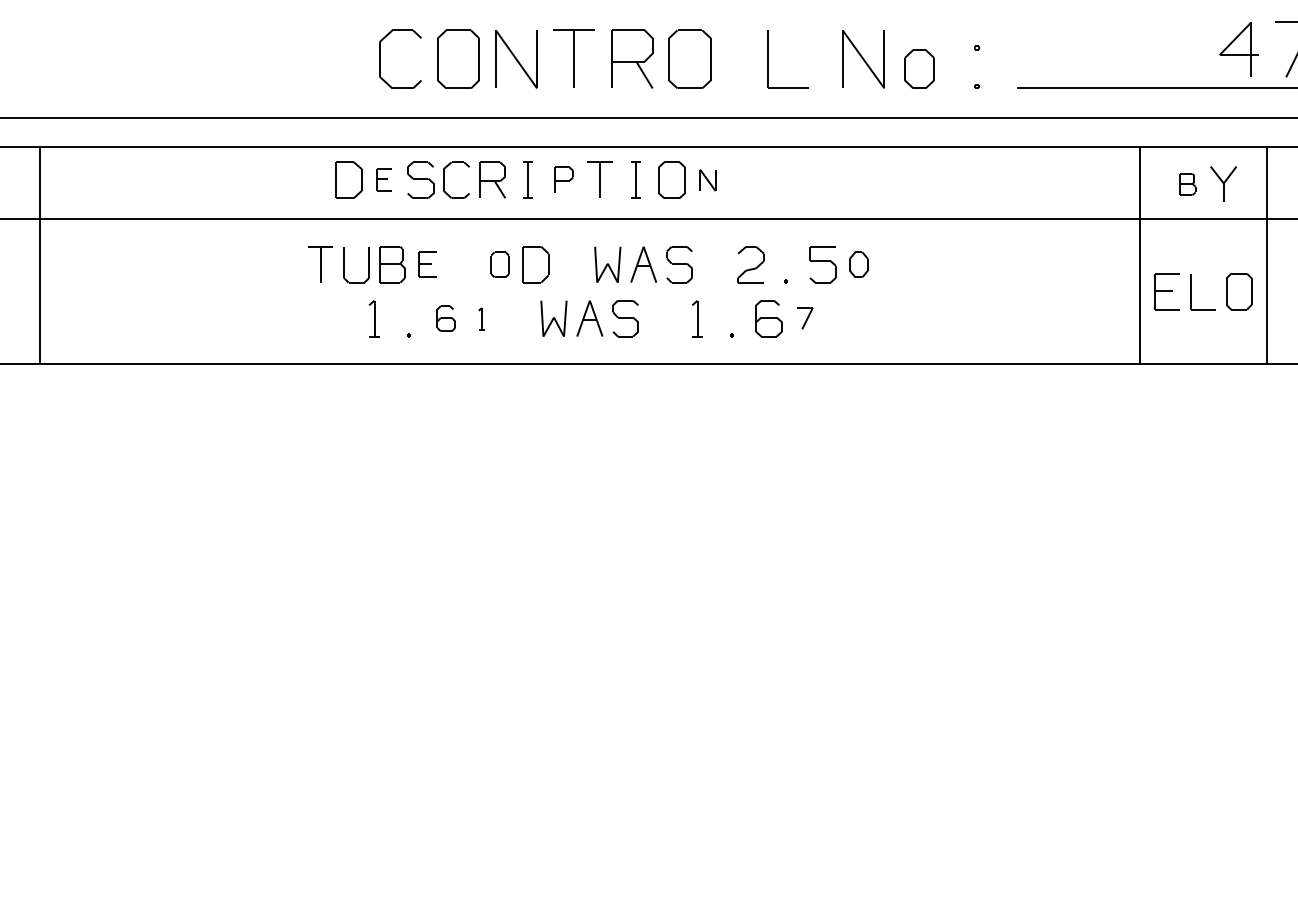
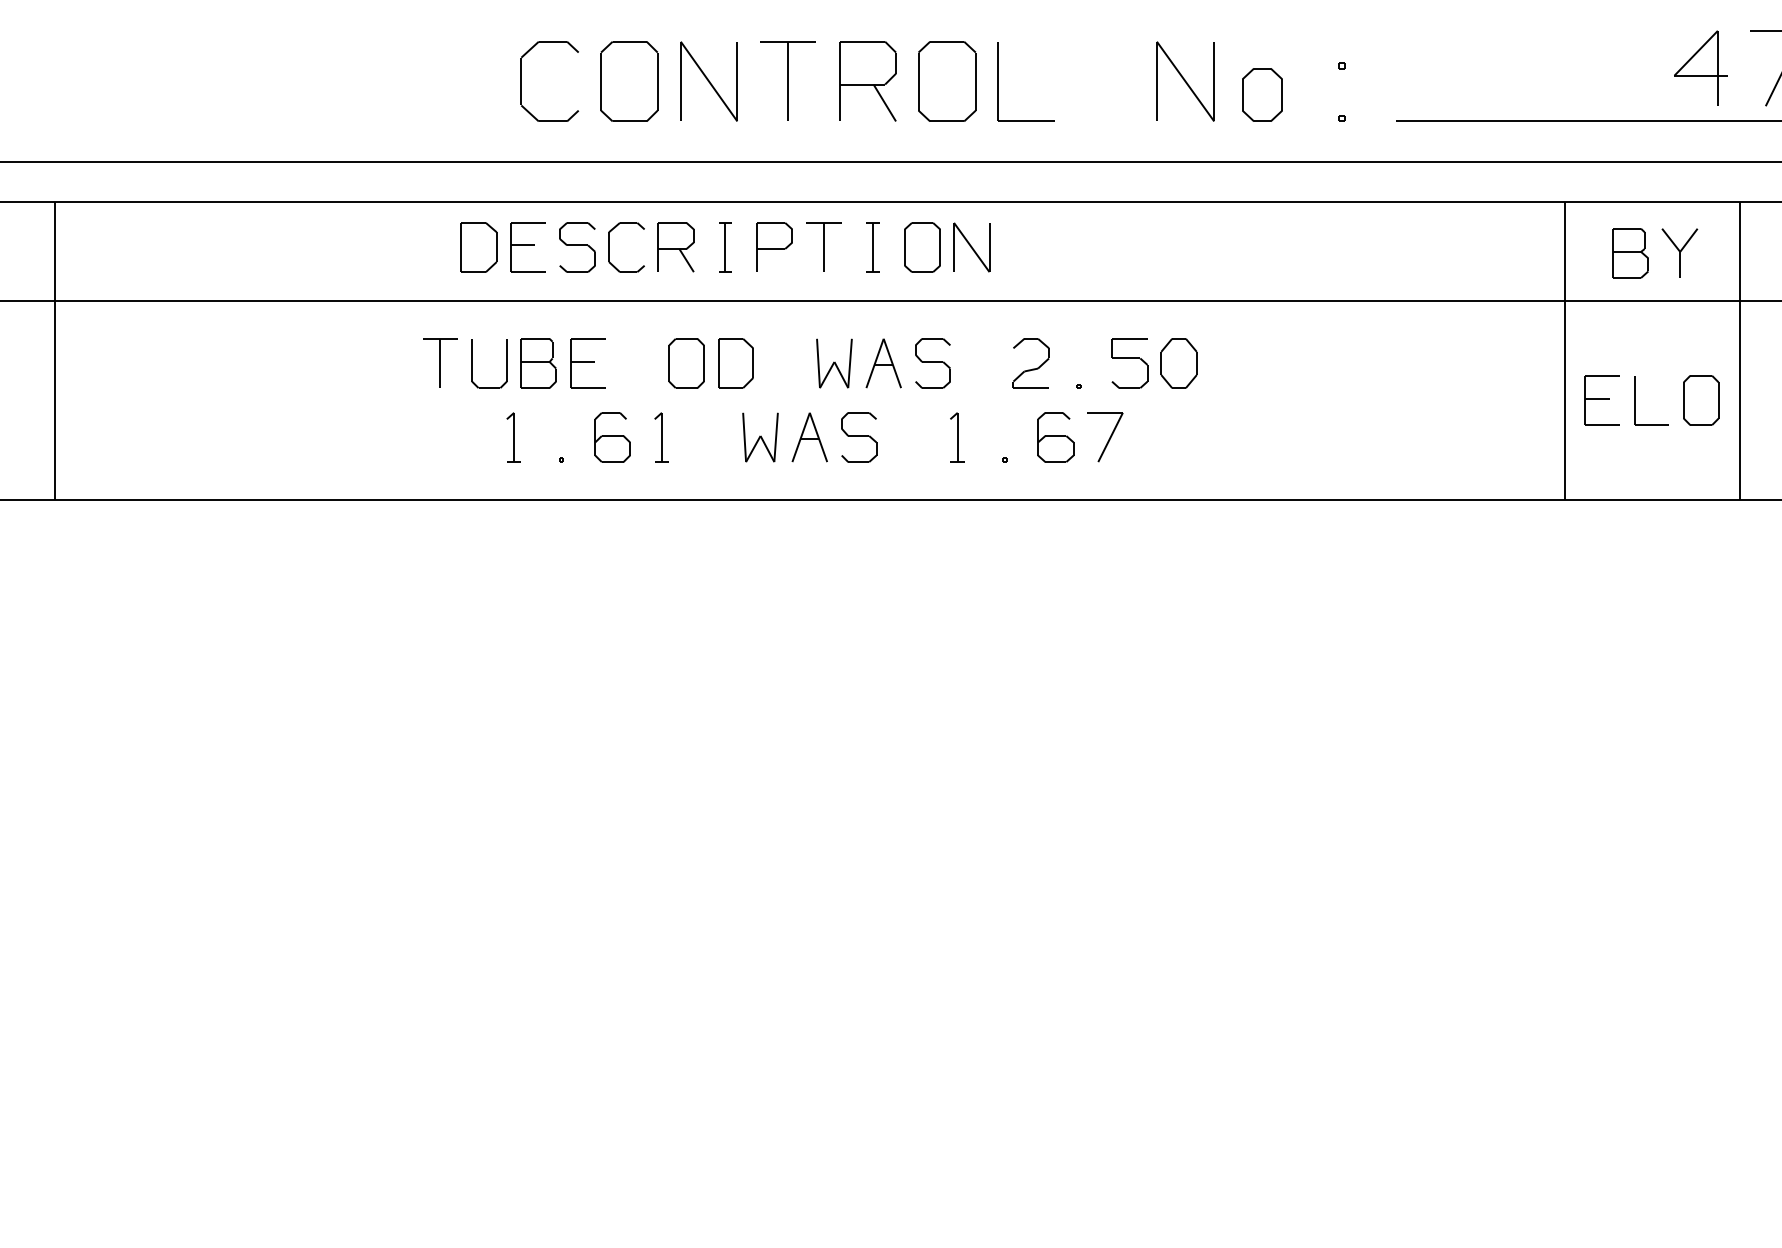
part: (768, 59) -> (998, 81), moved
part: (384, 179) -> (527, 246), size x1.67
part: (563, 179) -> (773, 246), size x1.43
part: (707, 180) -> (971, 247), size x1.67
part: (1187, 184) -> (1630, 253), size x1.67
part: (427, 264) -> (586, 363), size x1.43
part: (499, 264) -> (685, 363), size x1.43
part: (858, 264) -> (1178, 363), size x1.43
part: (446, 318) -> (612, 437), size x1.43
part: (481, 318) -> (661, 437), size x1.67
part: (805, 318) -> (1105, 437), size x1.67

